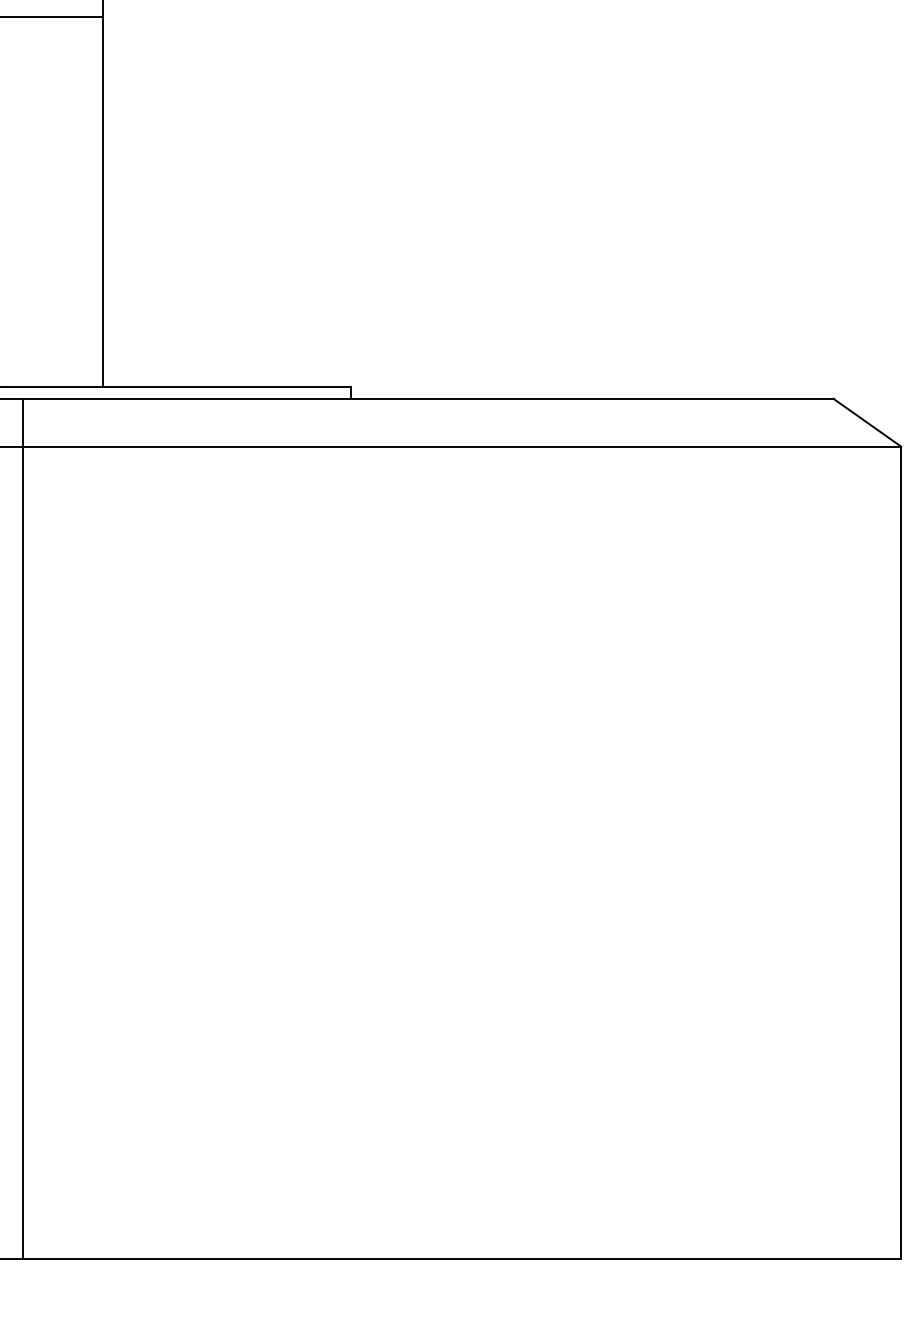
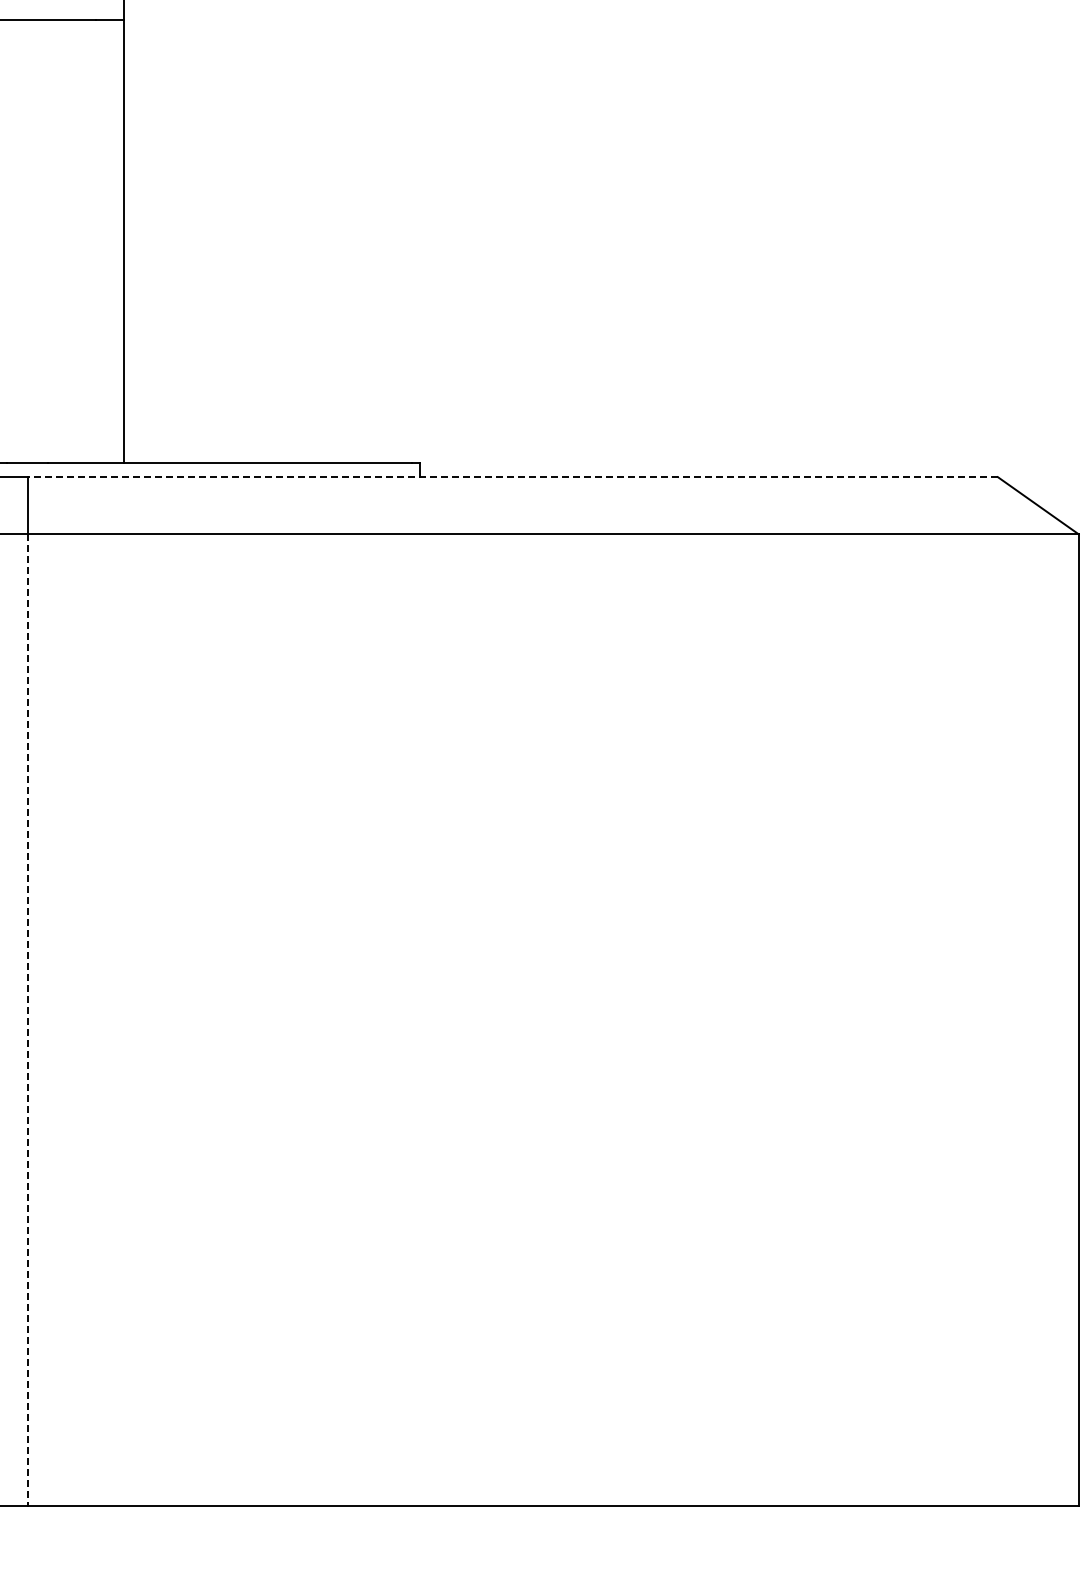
line: (428, 399) -> (512, 477), solid -> dashed
line: (22, 852) -> (27, 1020), solid -> dashed

